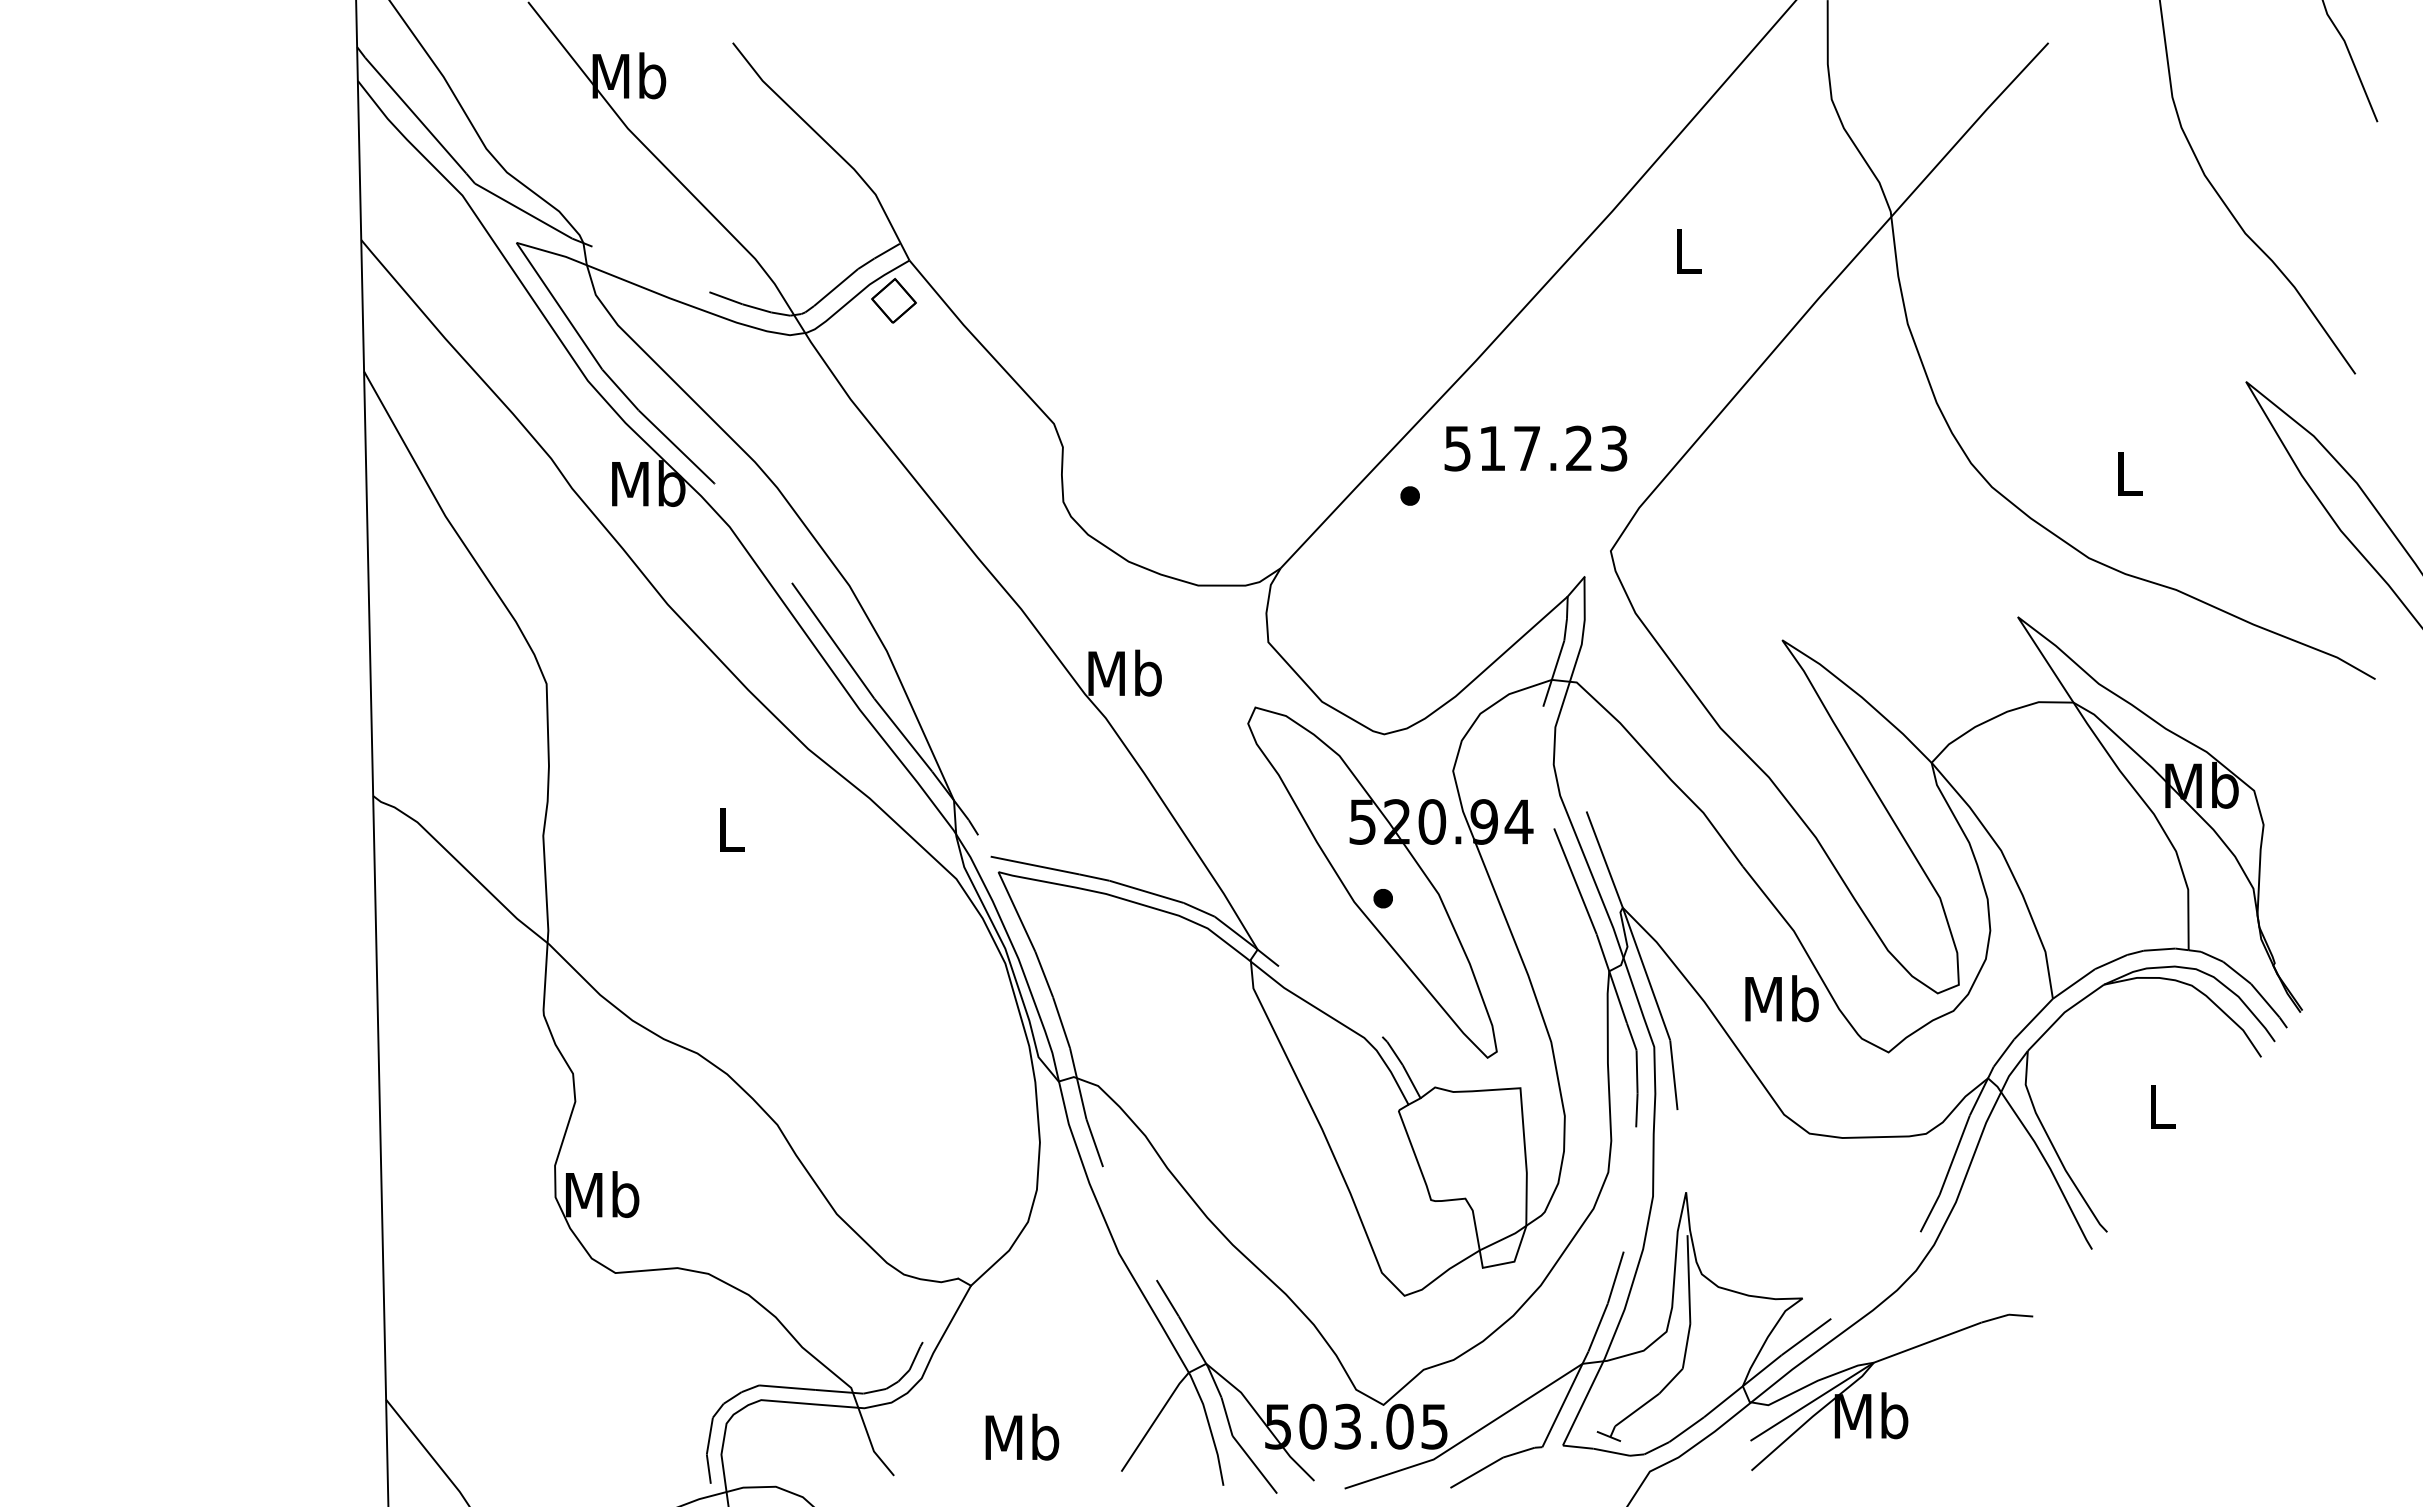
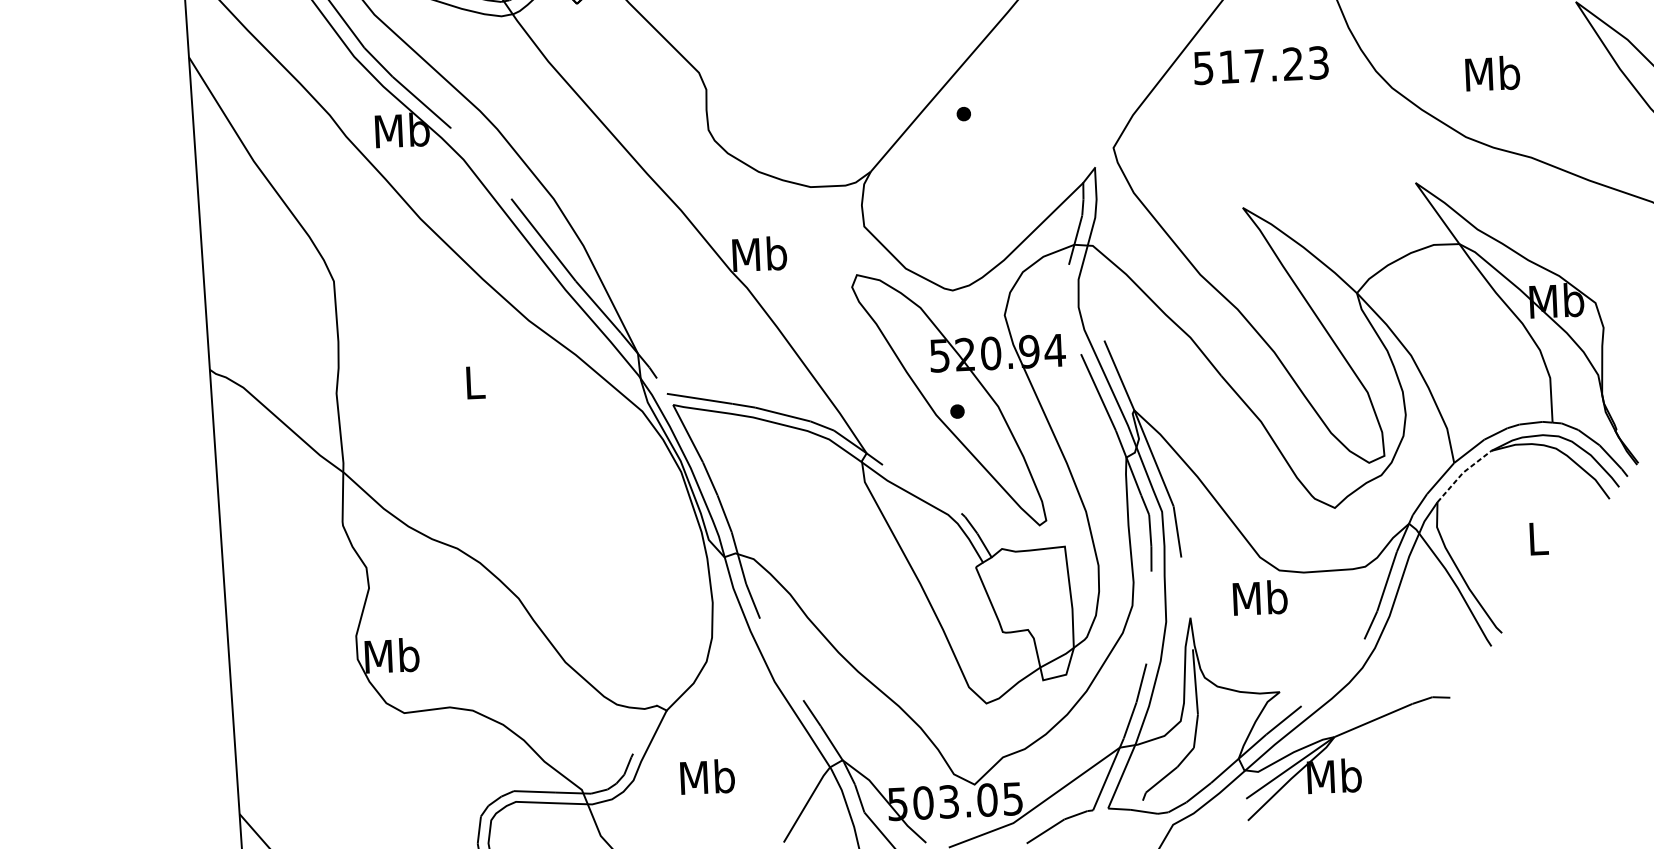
text: (1535, 448) -> (1260, 65), moved
text: (2128, 473) -> (1492, 73), L -> Mb
text: (1781, 998) -> (1259, 597), moved
line: (2063, 1013) -> (1462, 473), solid -> dashed
text: (1022, 1436) -> (707, 776), moved
line: (1608, 1436) -> (1141, 800), removed

